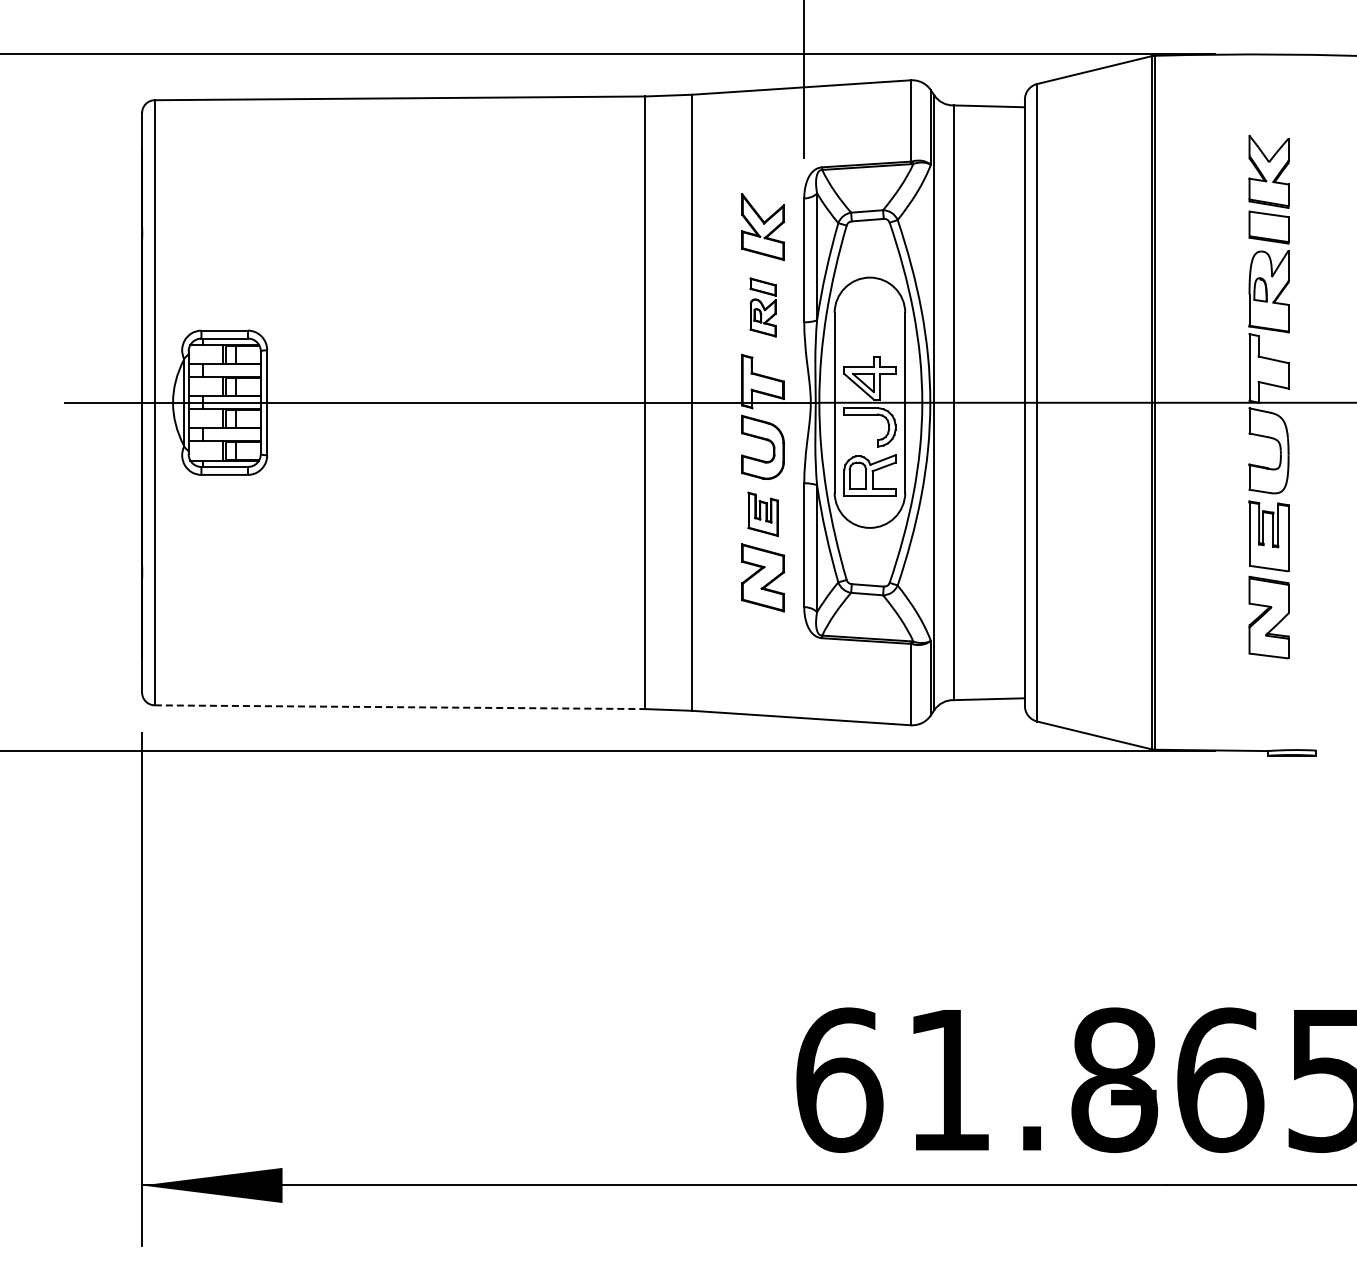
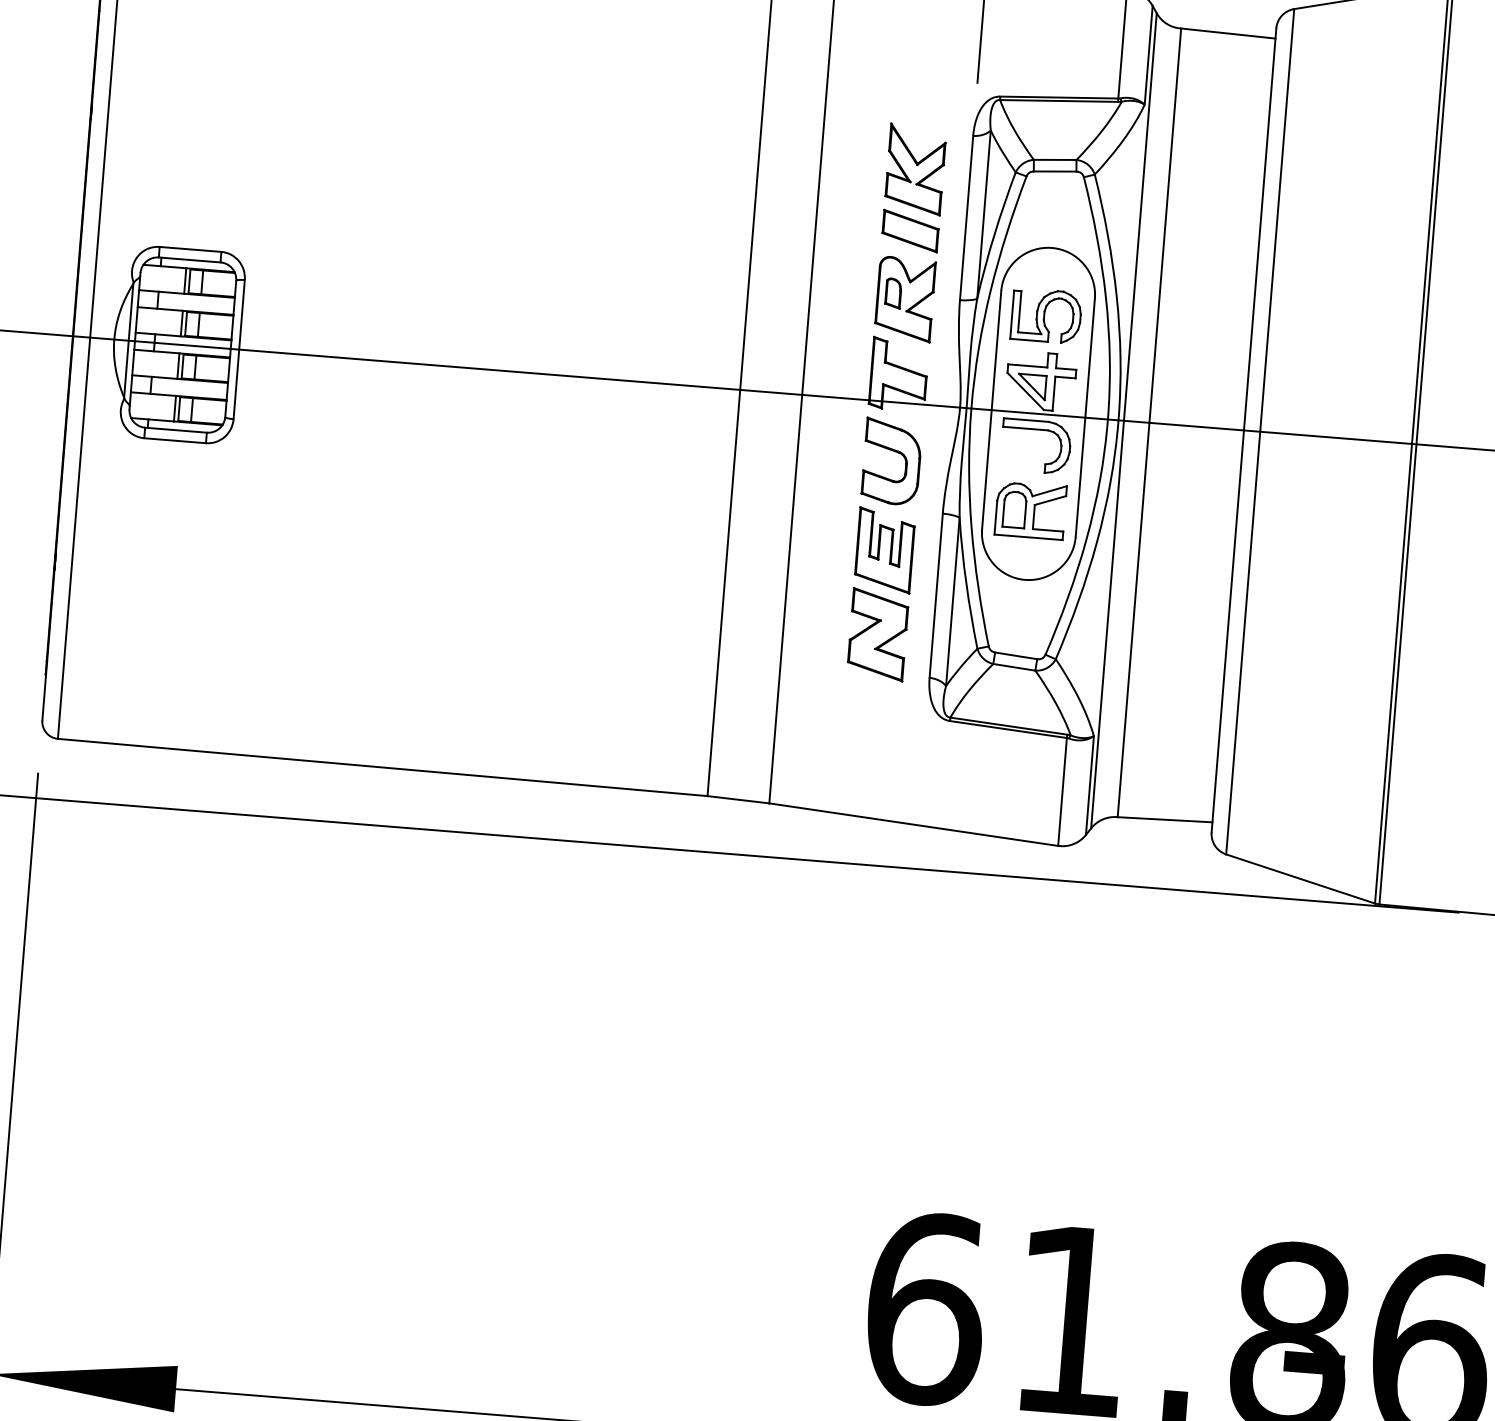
part: (763, 307) -> (907, 276), size x1.67
part: (869, 328) -> (1045, 315), added
part: (763, 514) -> (885, 550), size x1.43
line: (400, 707) -> (383, 767), dashed -> solid

